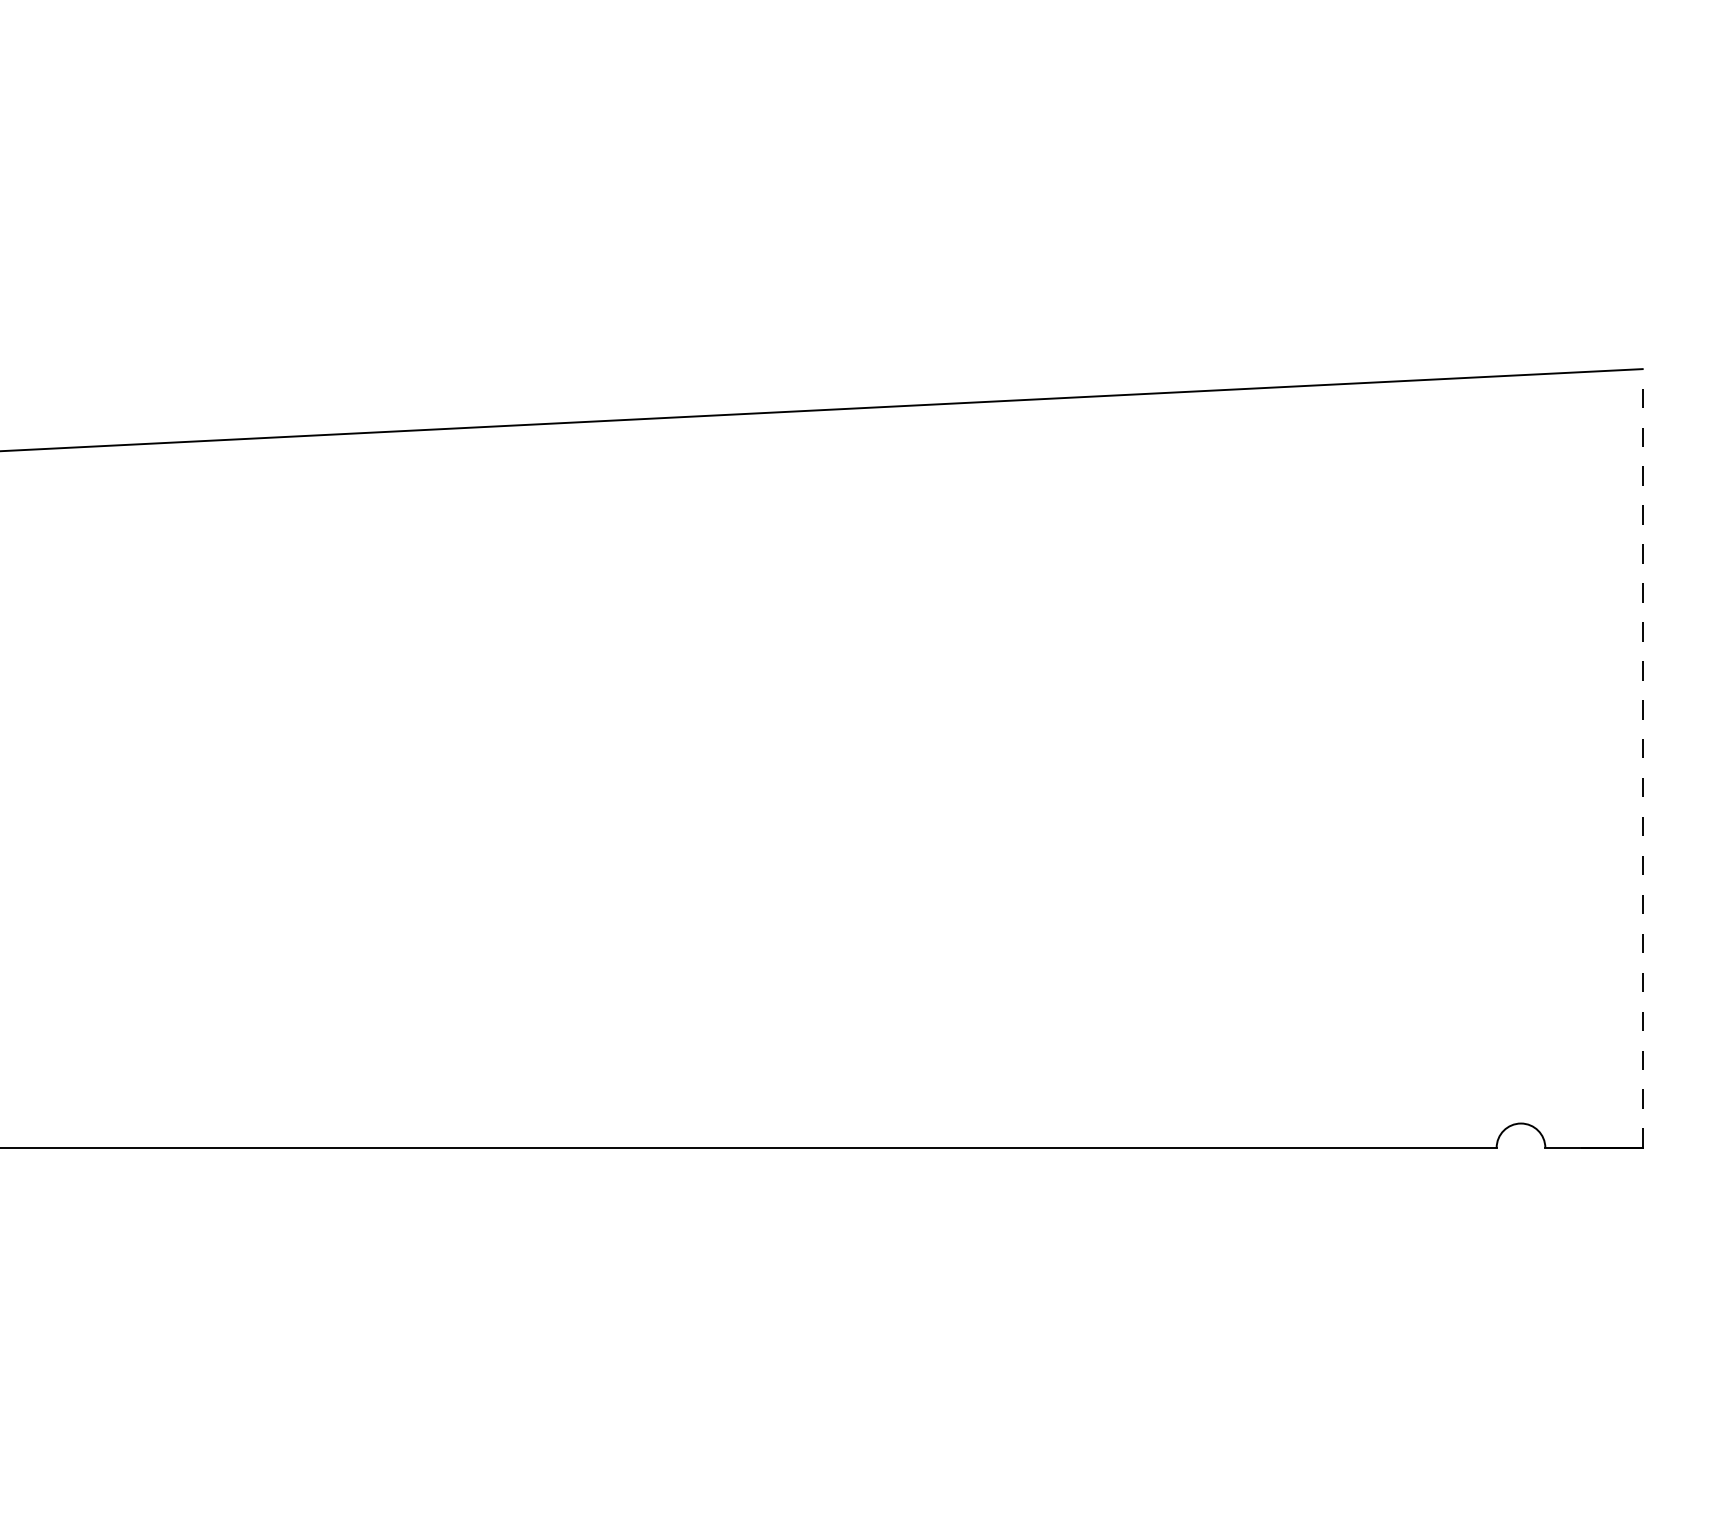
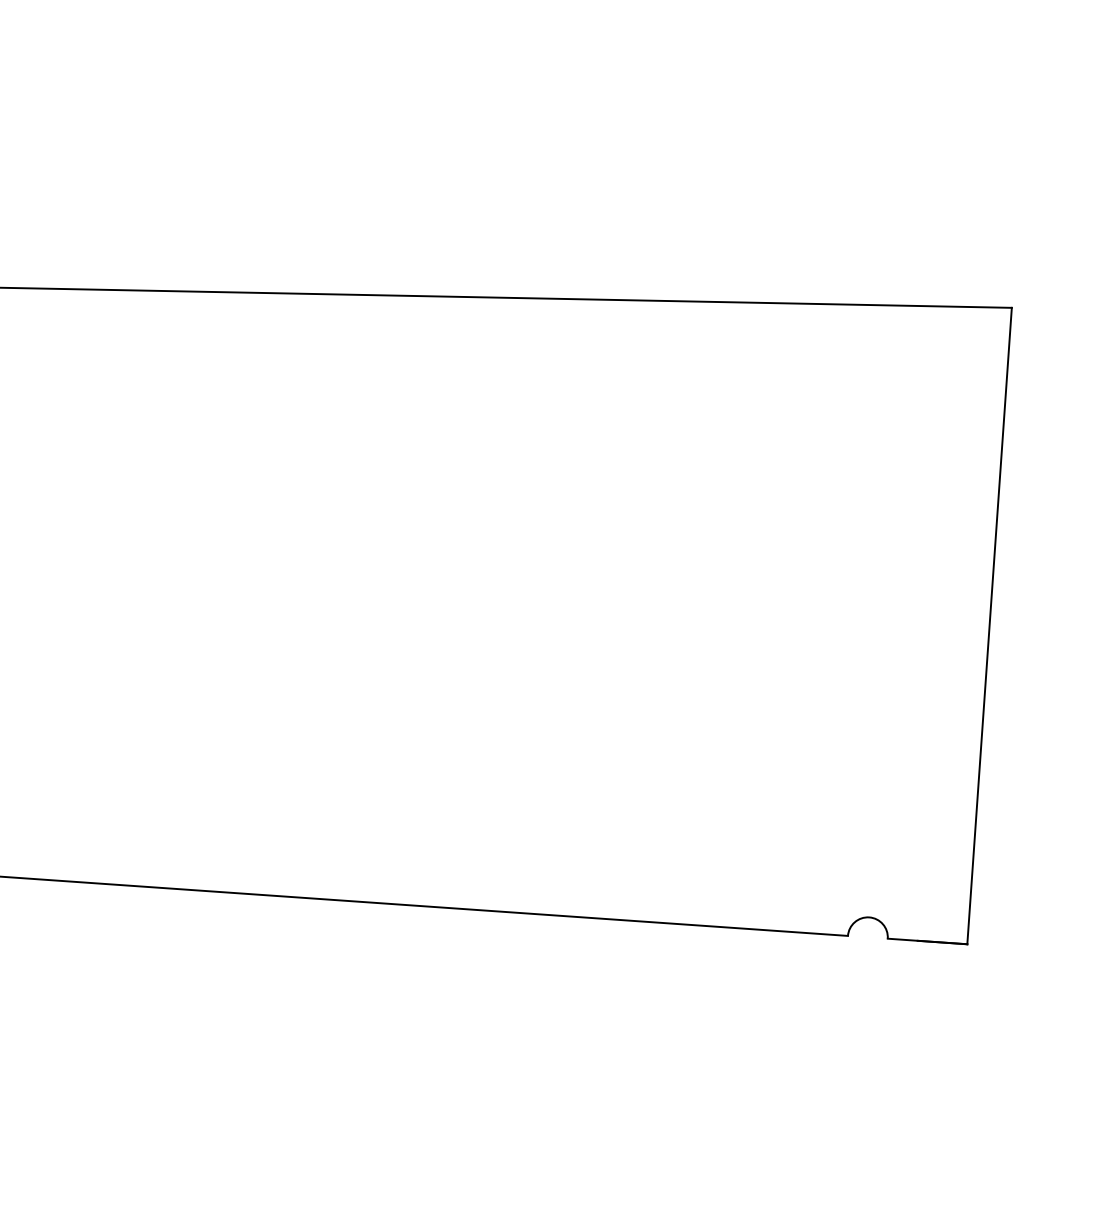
line: (1642, 758) -> (989, 626), dashed -> solid

